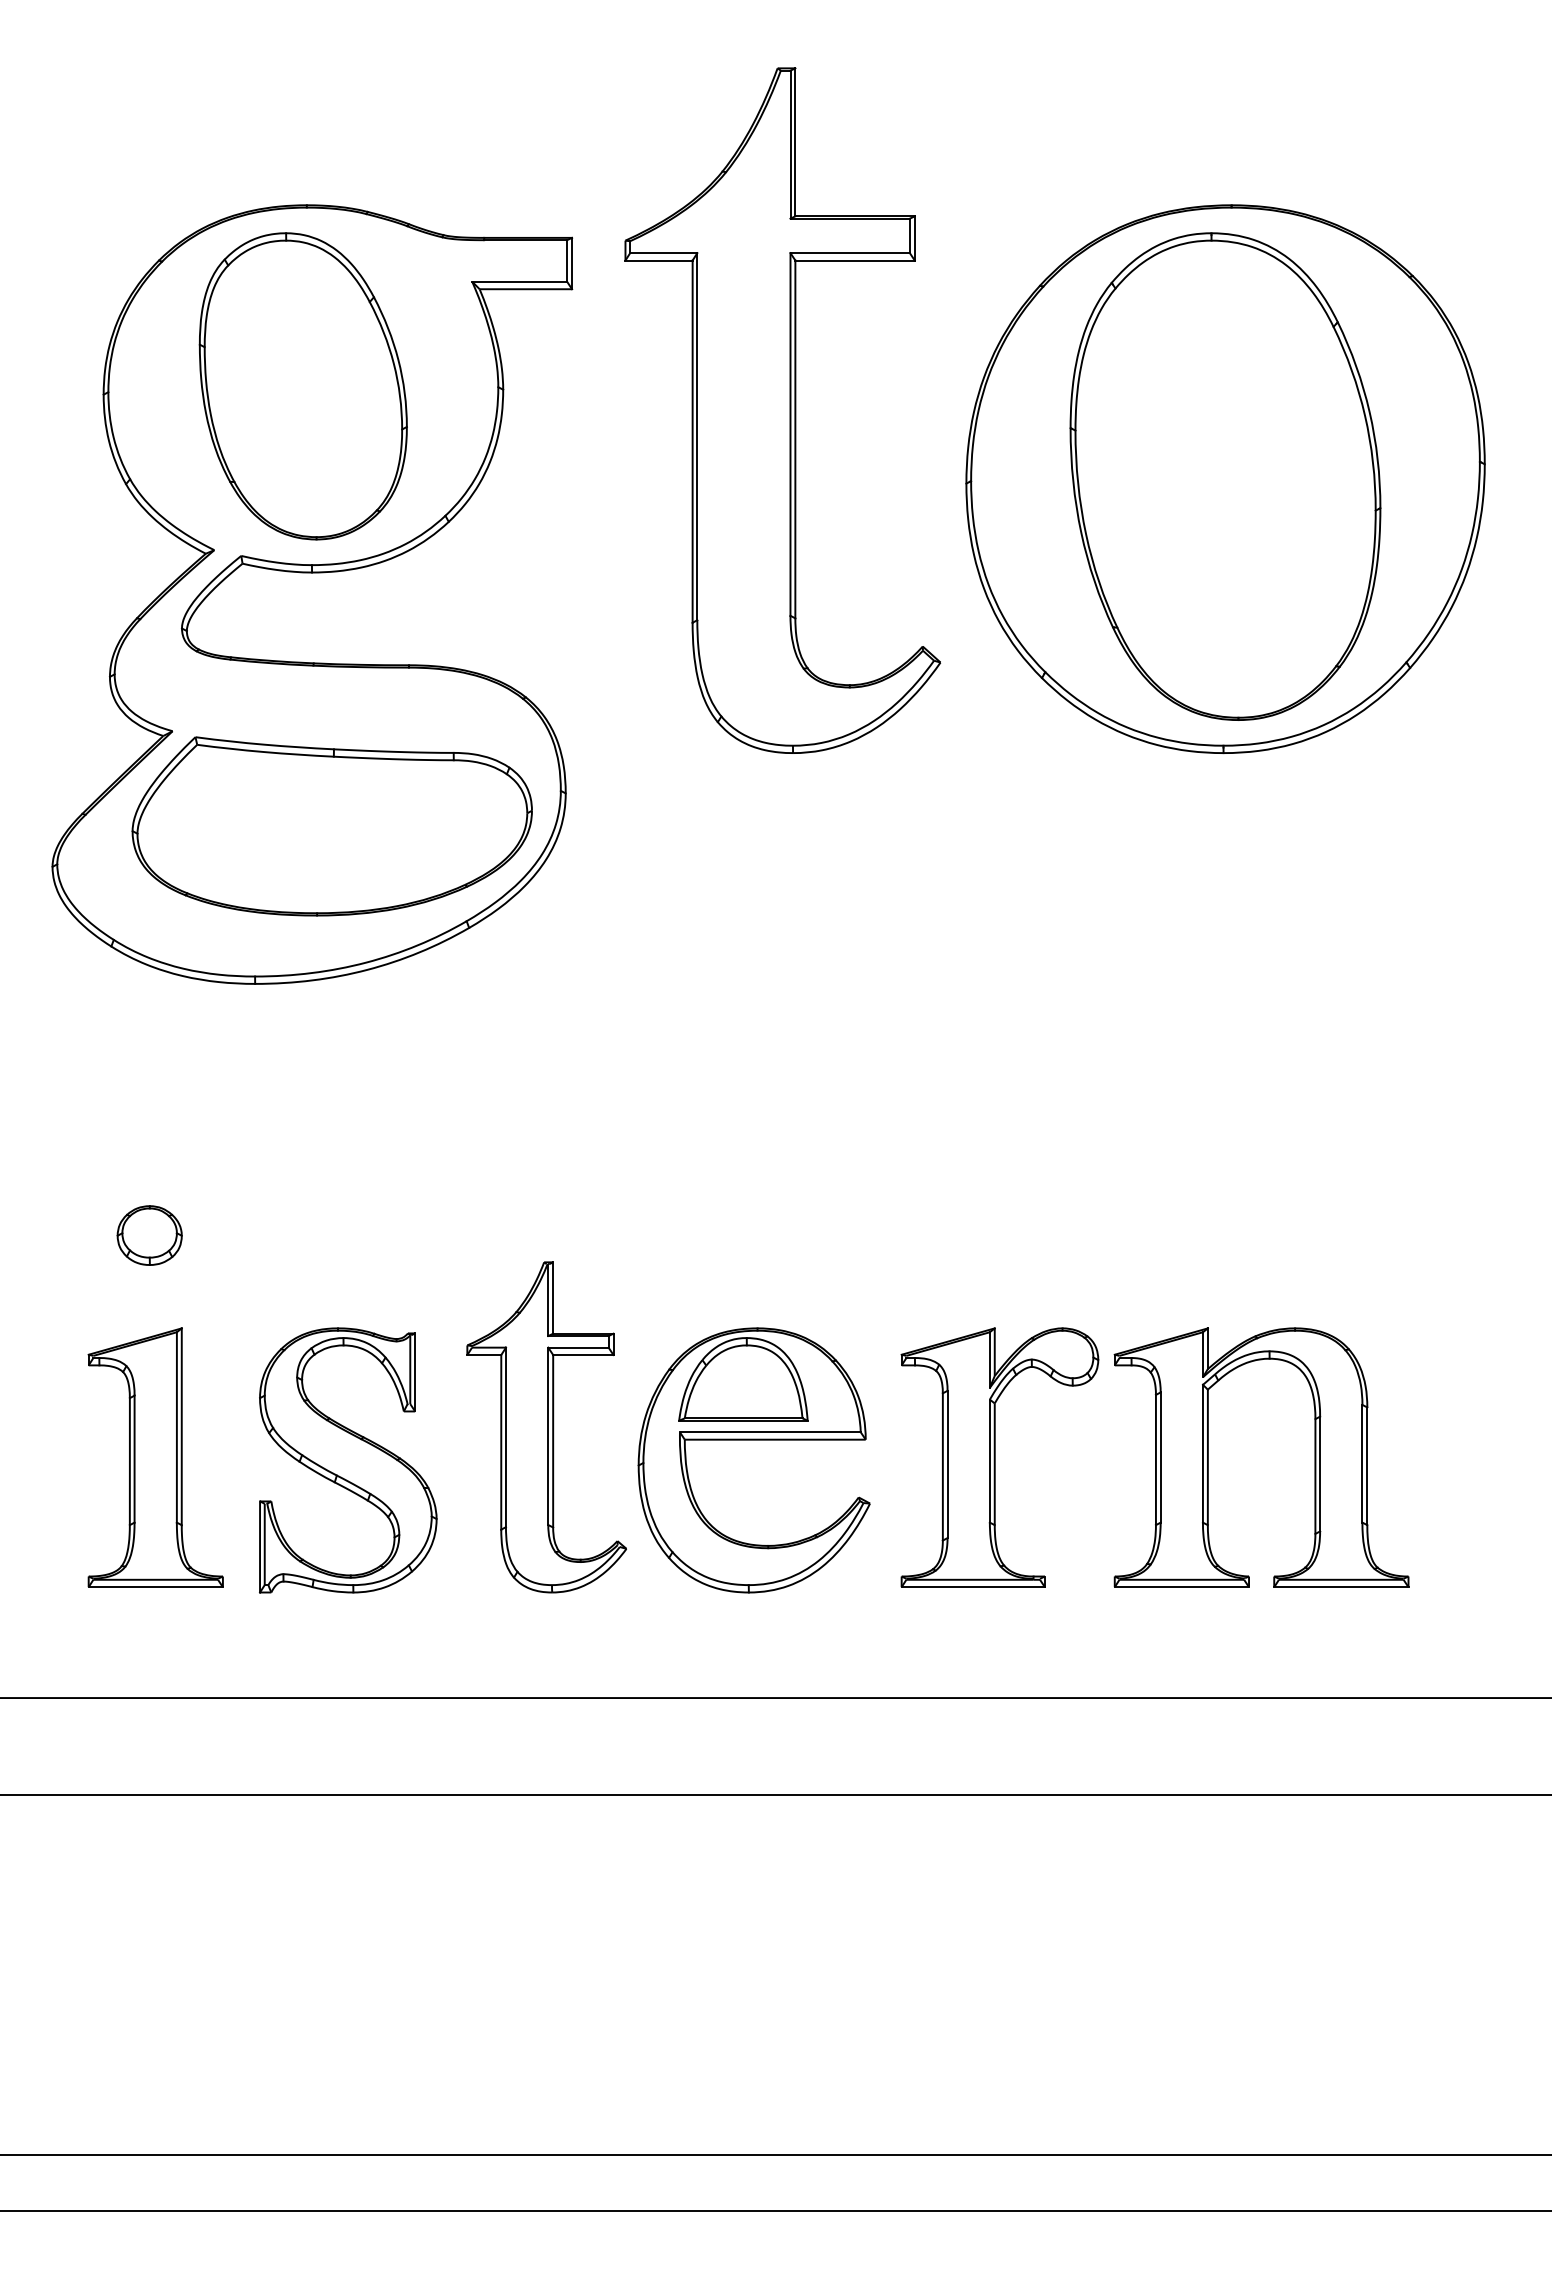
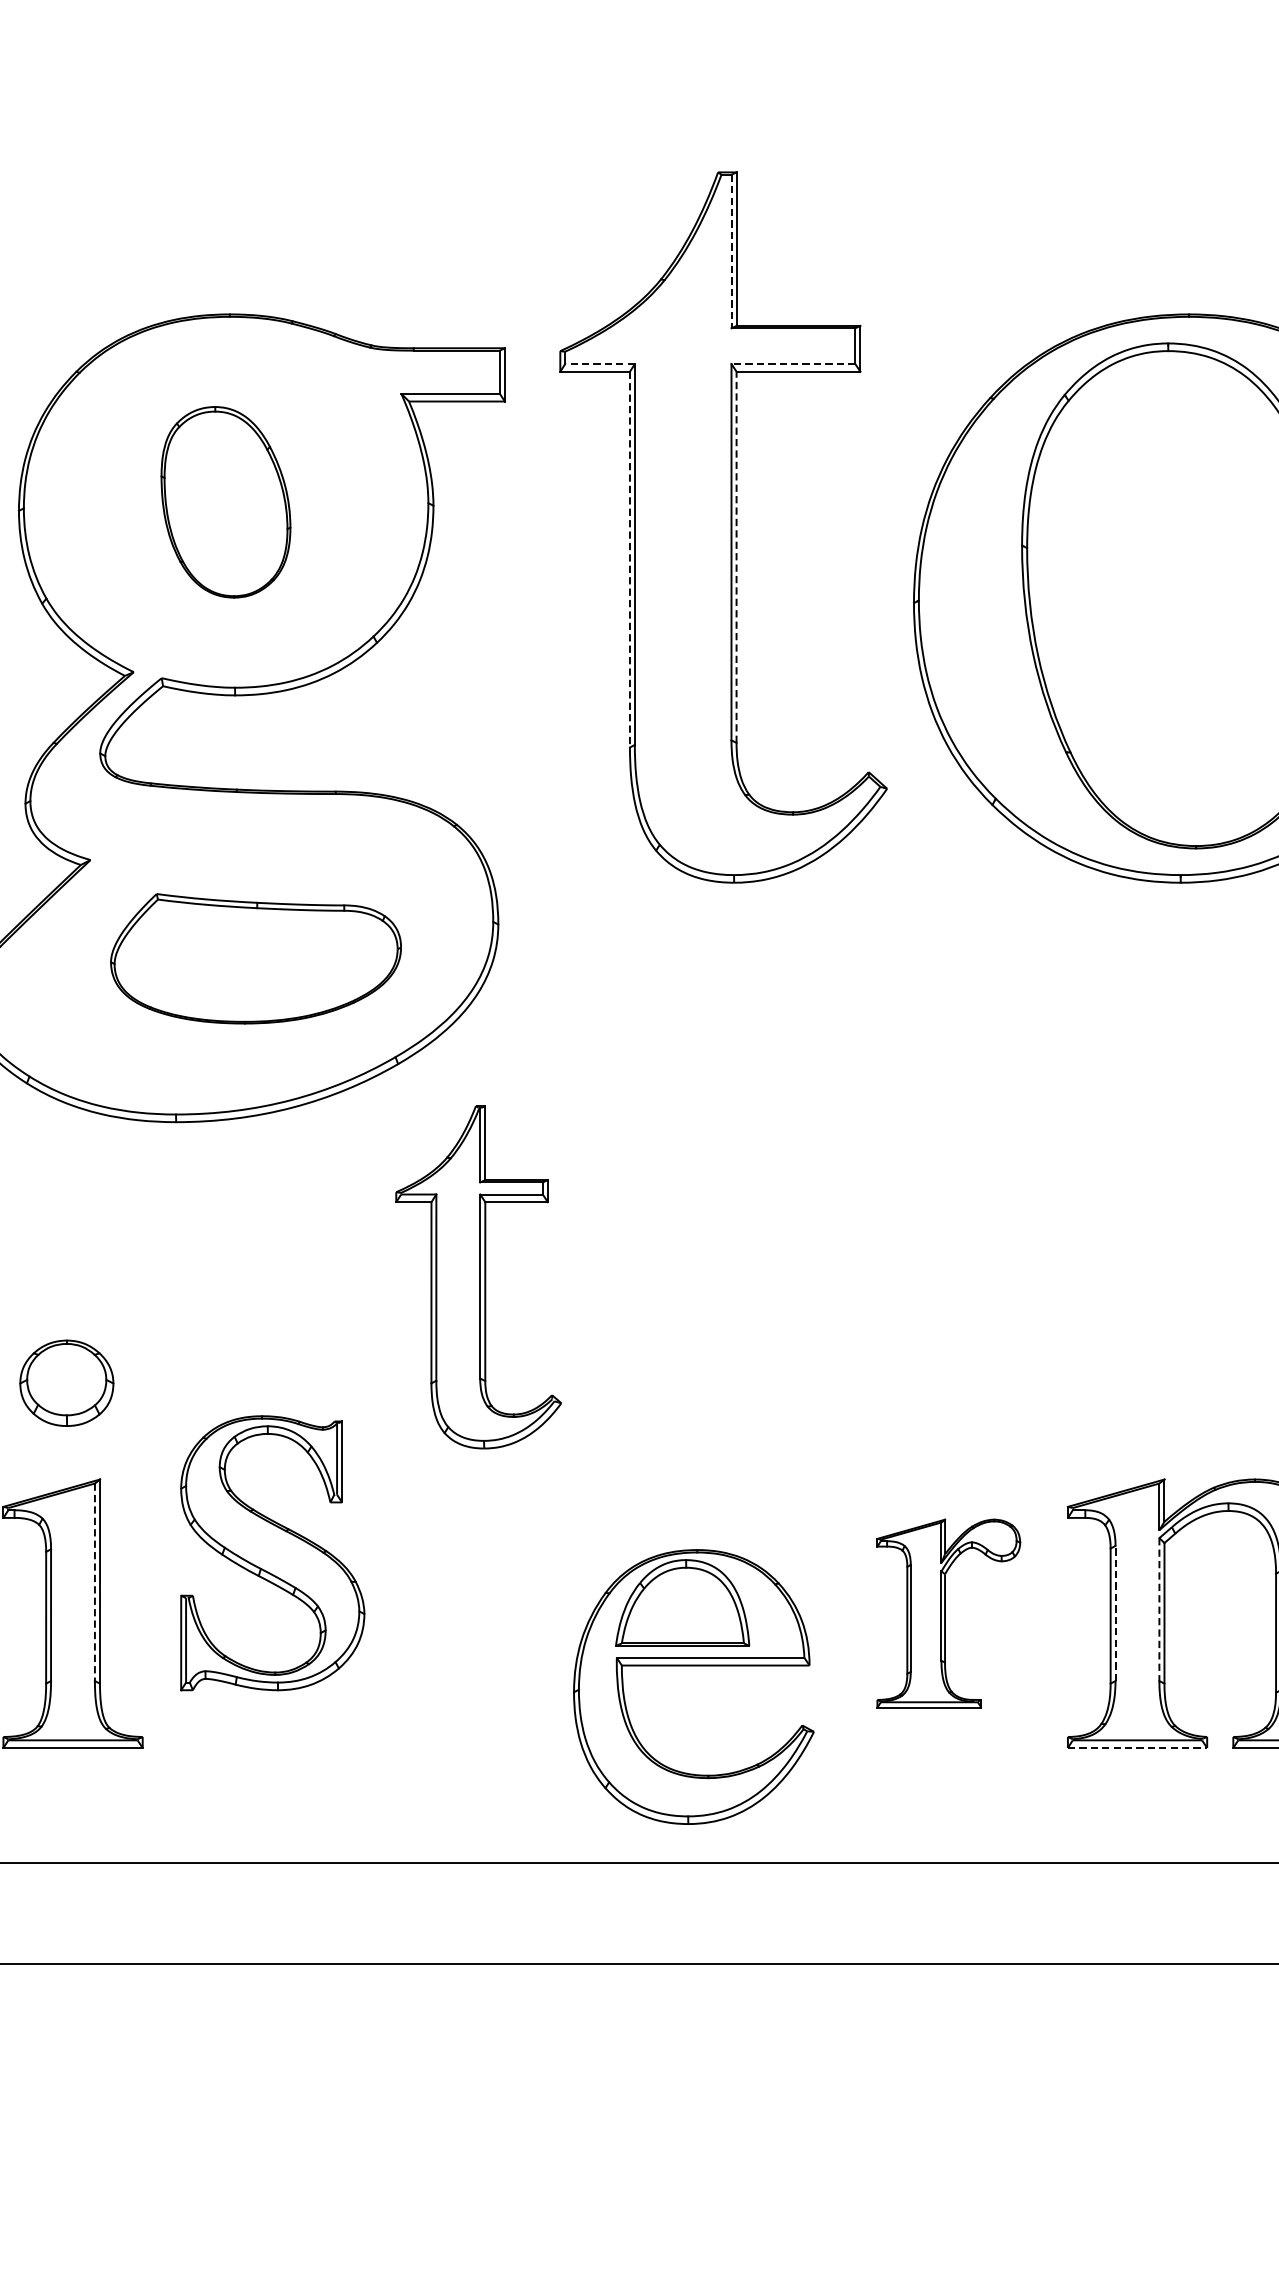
line: (790, 144) -> (731, 251), solid -> dashed
line: (663, 253) -> (599, 364), solid -> dashed
line: (850, 253) -> (793, 364), solid -> dashed
part: (302, 386) -> (225, 502), size x0.6
line: (795, 439) -> (736, 557), solid -> dashed
line: (692, 442) -> (629, 560), solid -> dashed
part: (331, 826) -> (255, 958), size x0.7
part: (149, 1235) -> (66, 1383), size x1.4
line: (176, 1427) -> (94, 1582), solid -> dashed
part: (546, 1427) -> (478, 1277), moved
part: (753, 1440) -> (693, 1666), moved
line: (1202, 1453) -> (1158, 1609), solid -> dashed
part: (999, 1457) -> (948, 1613), size x0.7
line: (1160, 1457) -> (1115, 1613), solid -> dashed
part: (348, 1460) -> (272, 1553), moved
line: (1182, 1587) -> (1138, 1748), solid -> dashed

